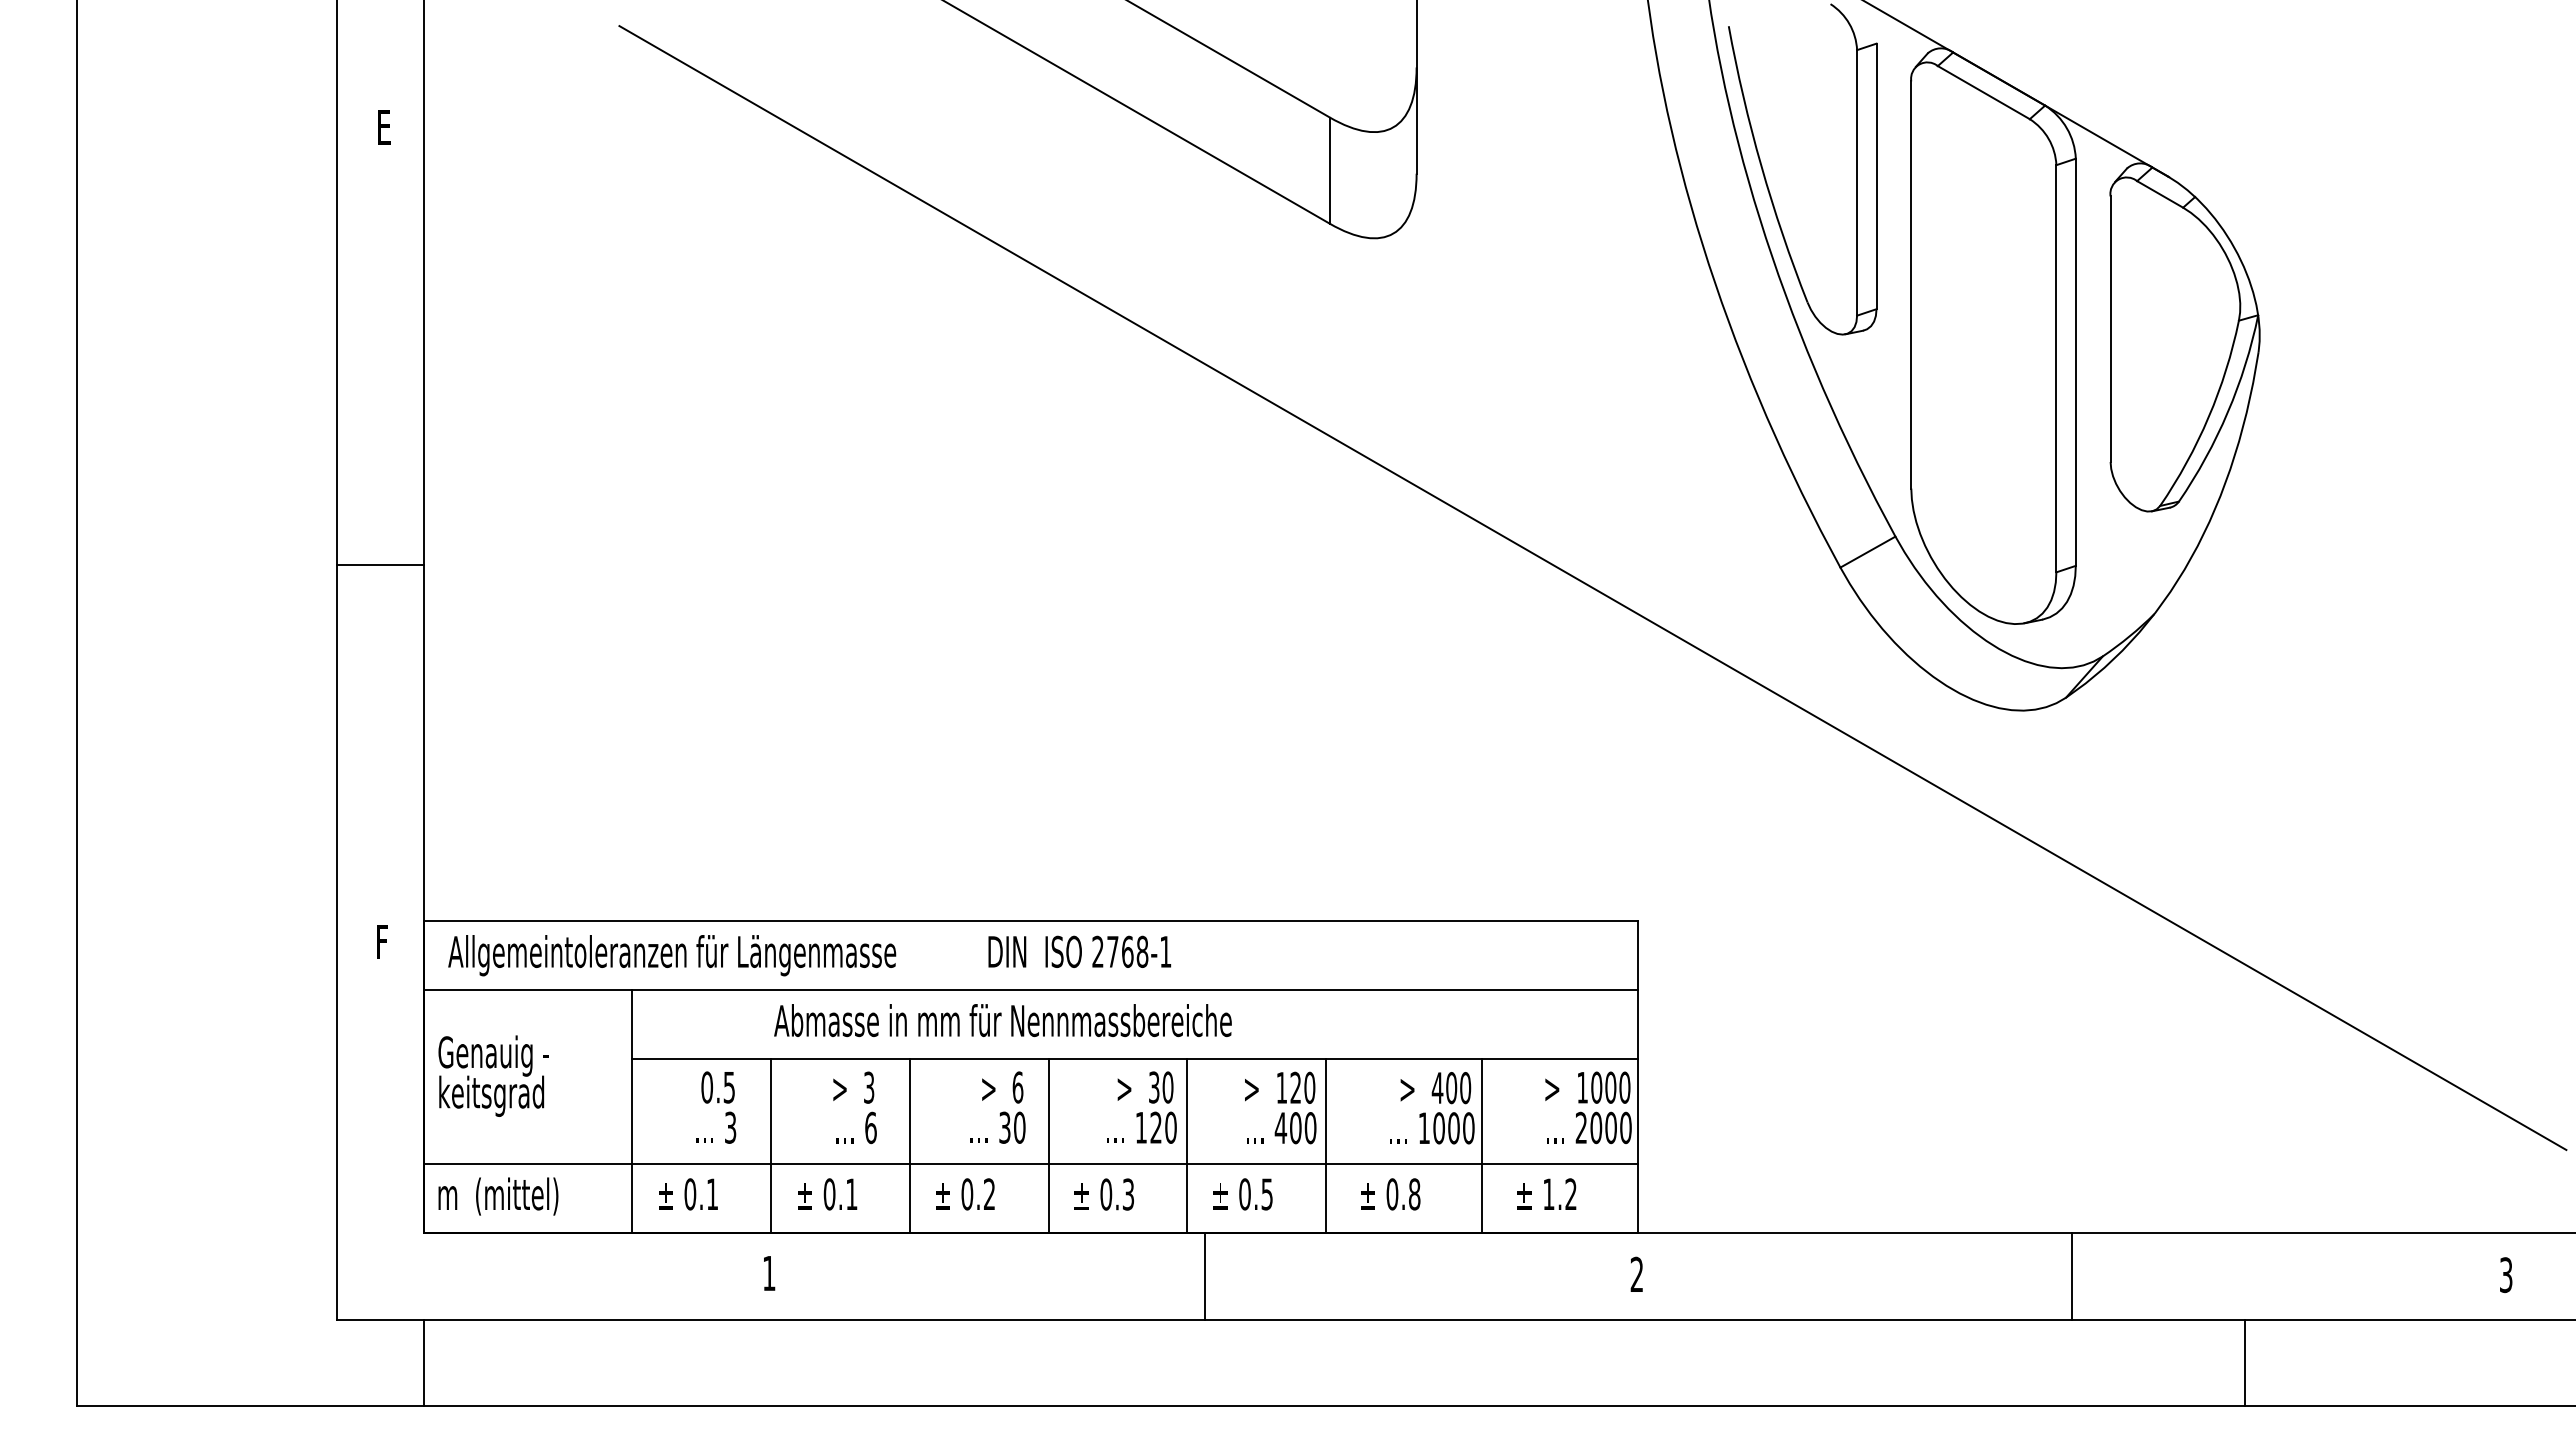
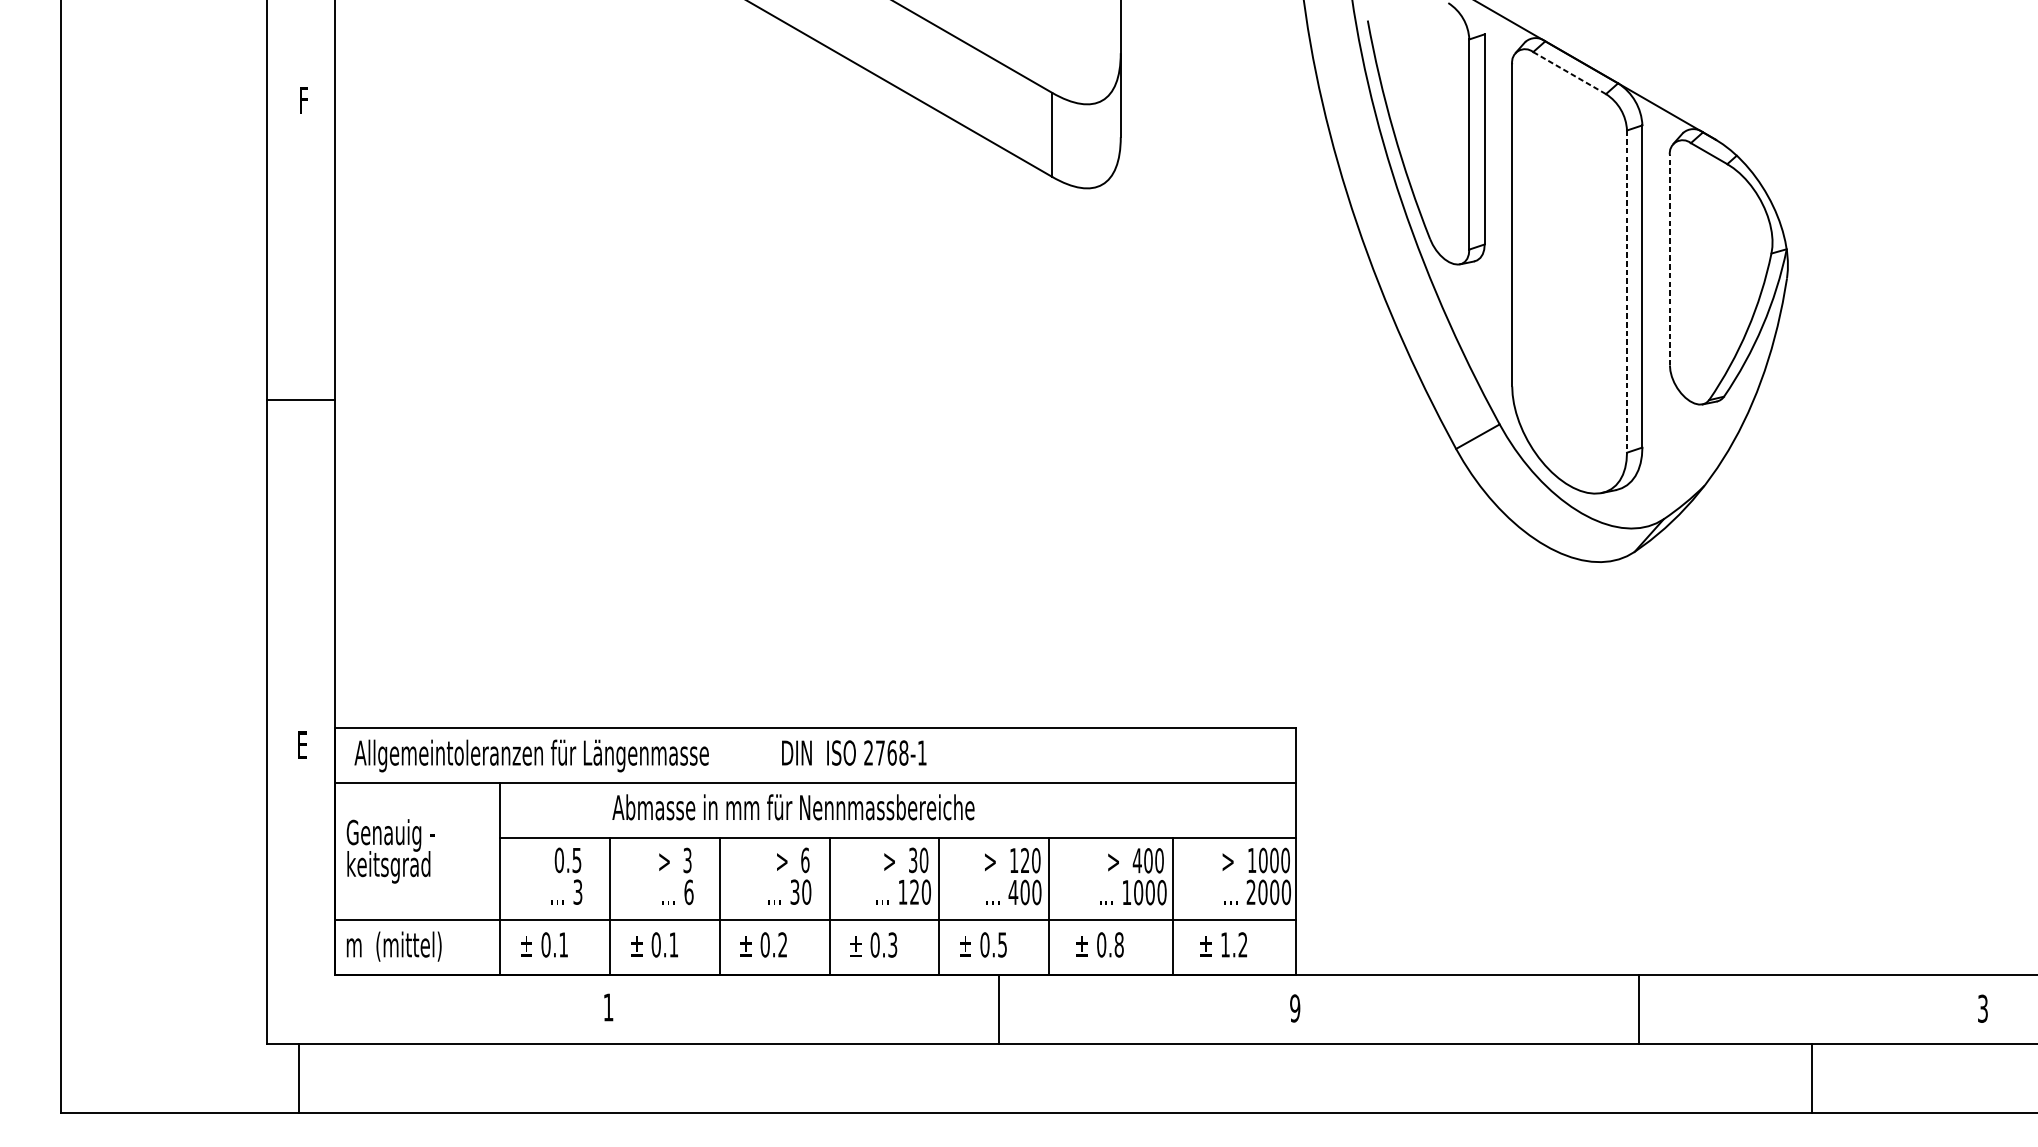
line: (1984, 92) -> (1570, 73), solid -> dashed
text: (384, 127) -> (304, 100), E -> F
line: (2110, 329) -> (1669, 260), solid -> dashed
line: (2056, 368) -> (1627, 291), solid -> dashed
line: (380, 565) -> (300, 400), moved
line: (1592, 588) -> (1259, 465), removed
text: (381, 941) -> (301, 744), F -> E
text: (1636, 1274) -> (1294, 1008), 2 -> 9
line: (1204, 1275) -> (998, 1009), moved
line: (424, 1362) -> (299, 1077), moved
line: (2245, 1362) -> (1812, 1077), moved

